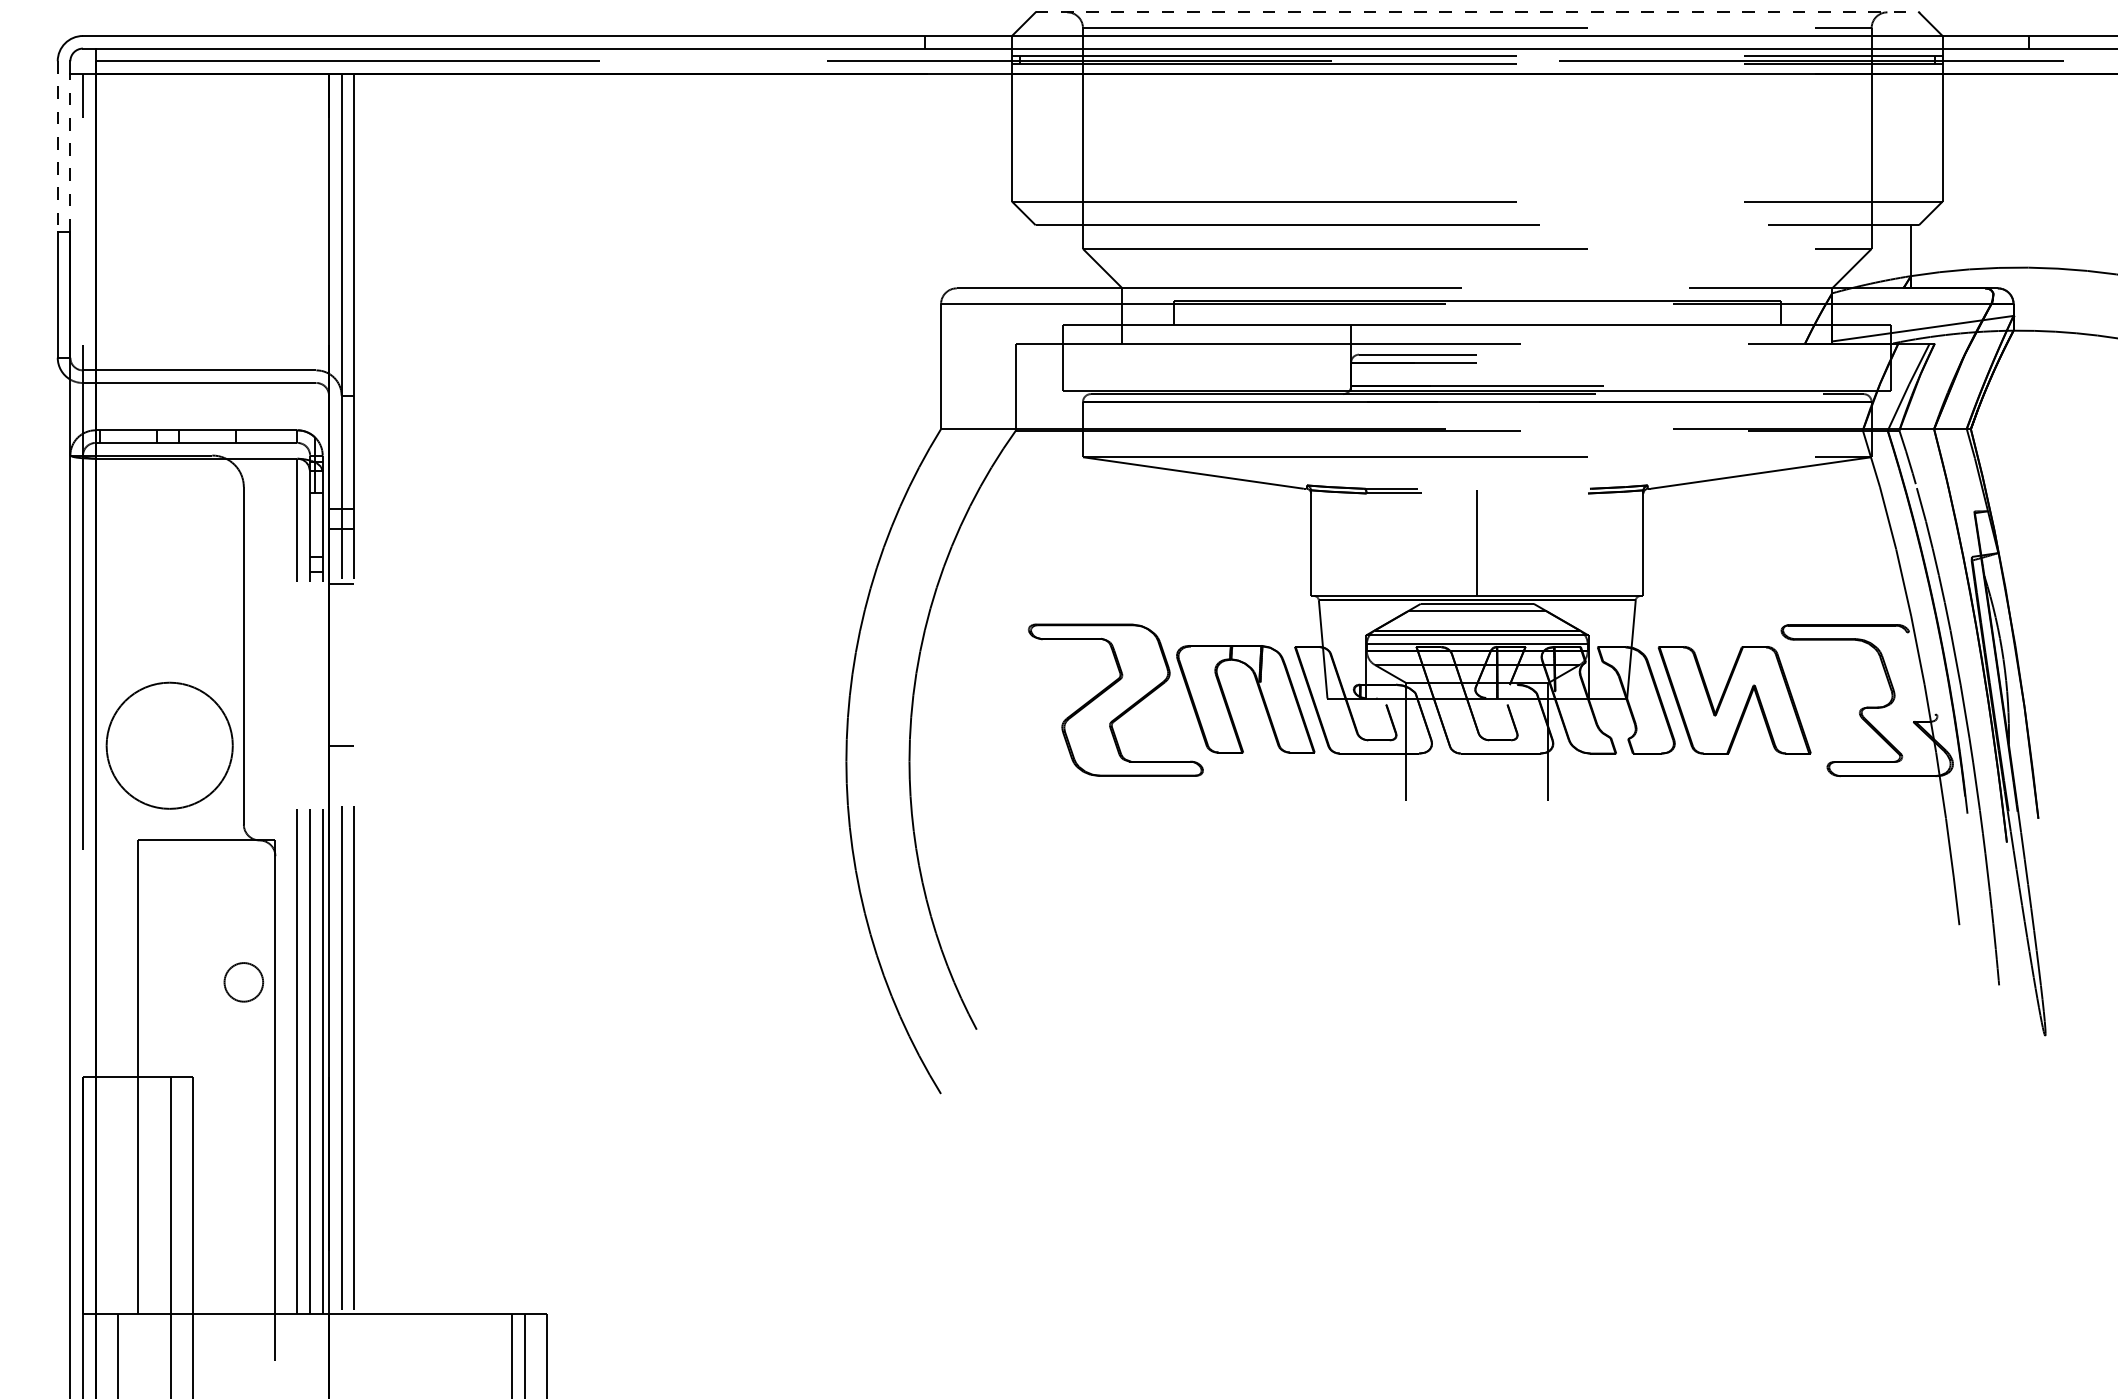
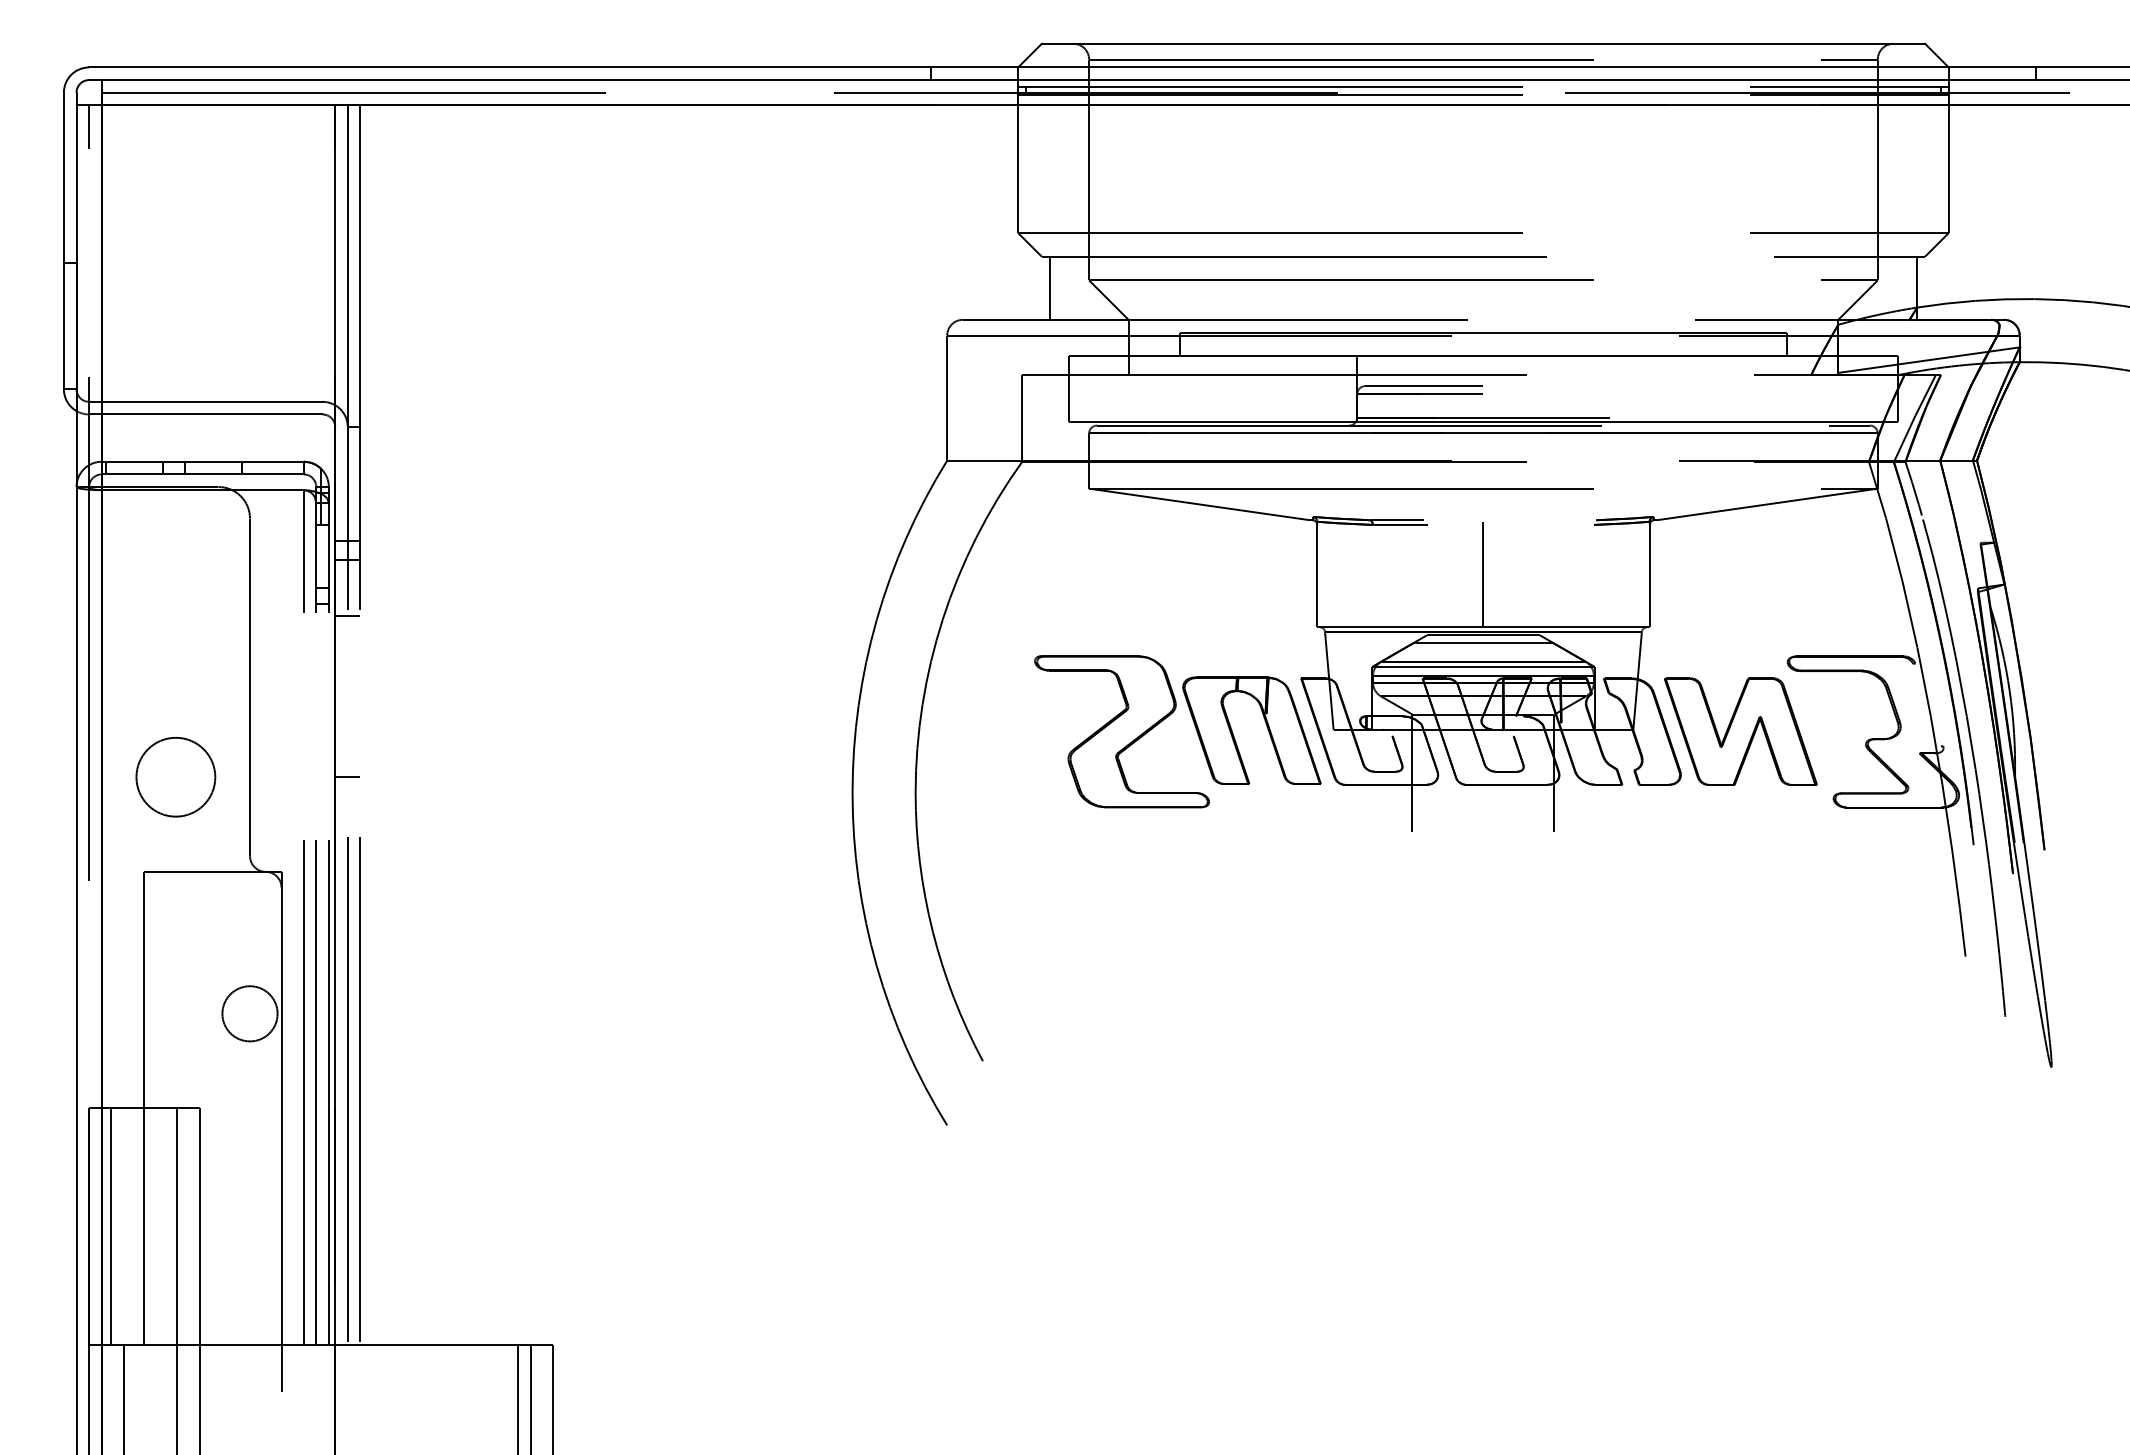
line: (1477, 12) -> (1483, 43), dashed -> solid
line: (57, 147) -> (63, 178), dashed -> solid
line: (70, 153) -> (76, 184), dashed -> solid
line: (1043, 256) -> (1049, 287), added
circle: (169, 745) -> (175, 776), size x0.62
circle: (243, 982) -> (249, 1013), size x1.43
line: (105, 1195) -> (111, 1226), added

